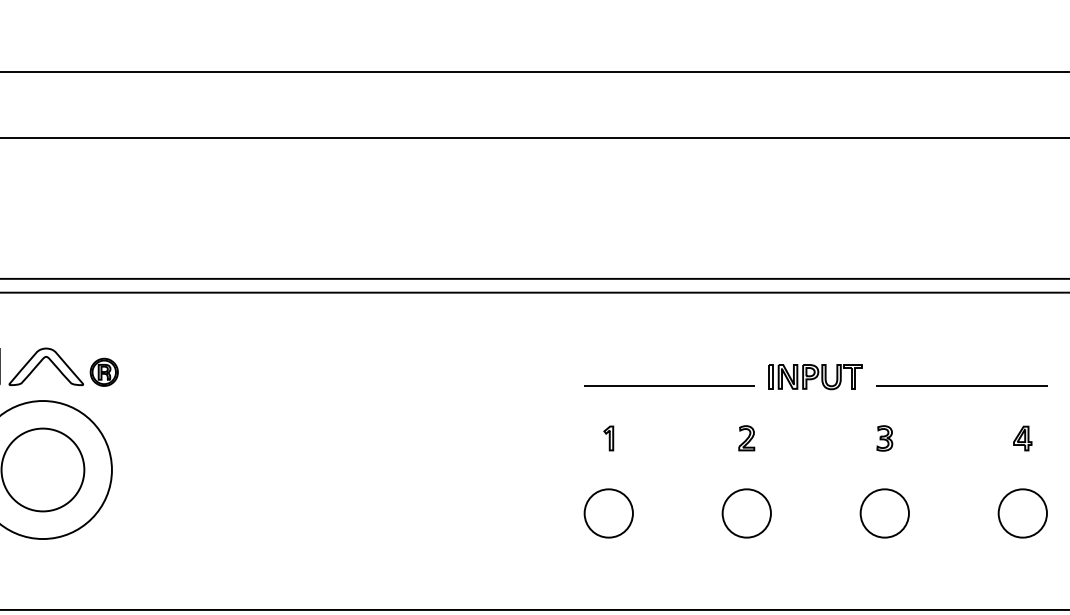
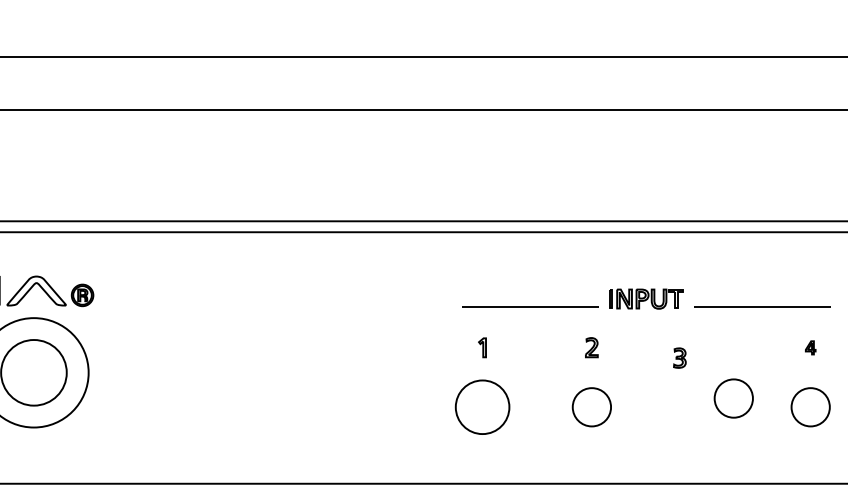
part: (884, 438) -> (679, 358), moved
part: (1022, 438) -> (810, 347), size x0.7
part: (608, 513) -> (482, 407), size x1.4
part: (884, 513) -> (733, 398), moved

